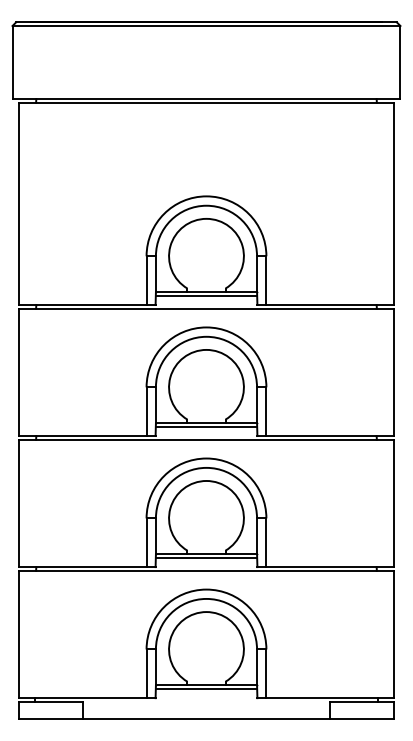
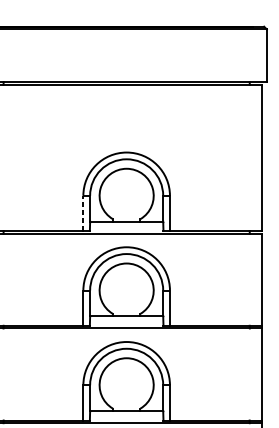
line: (146, 280) -> (83, 213), solid -> dashed
line: (206, 295) -> (126, 224), removed
line: (206, 426) -> (126, 318), removed
line: (206, 557) -> (126, 413), removed

